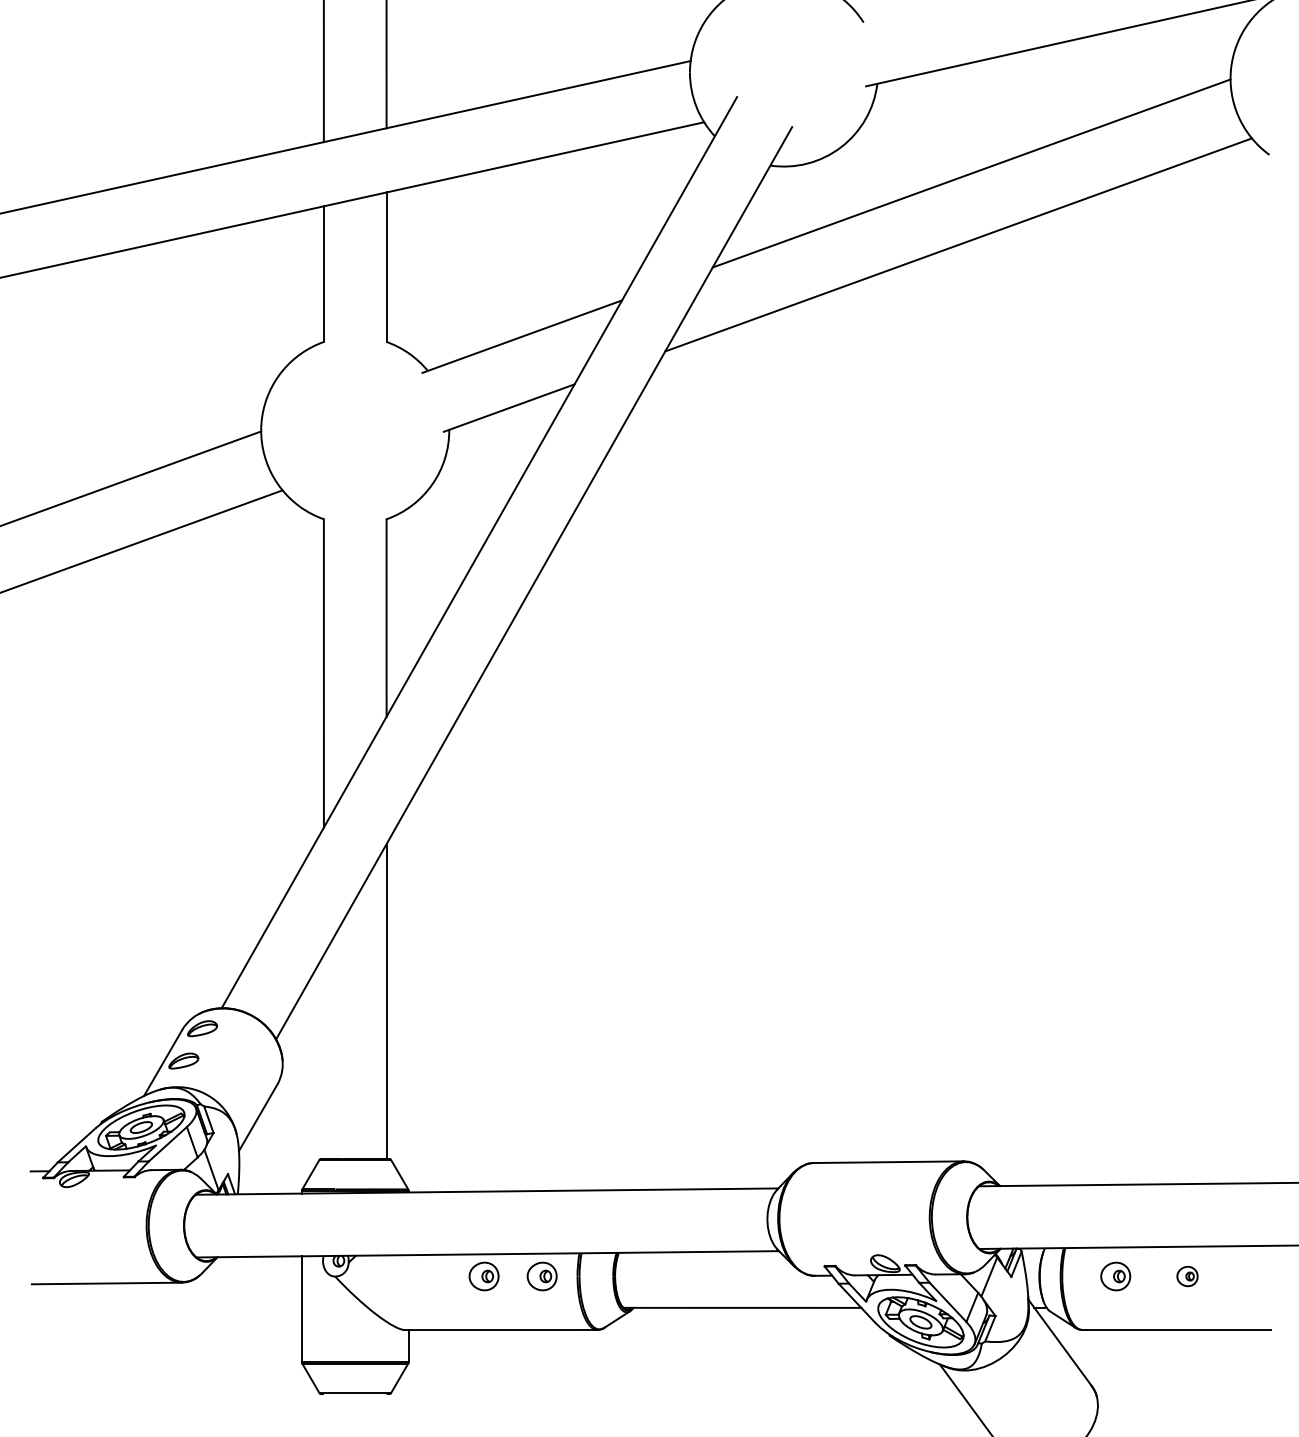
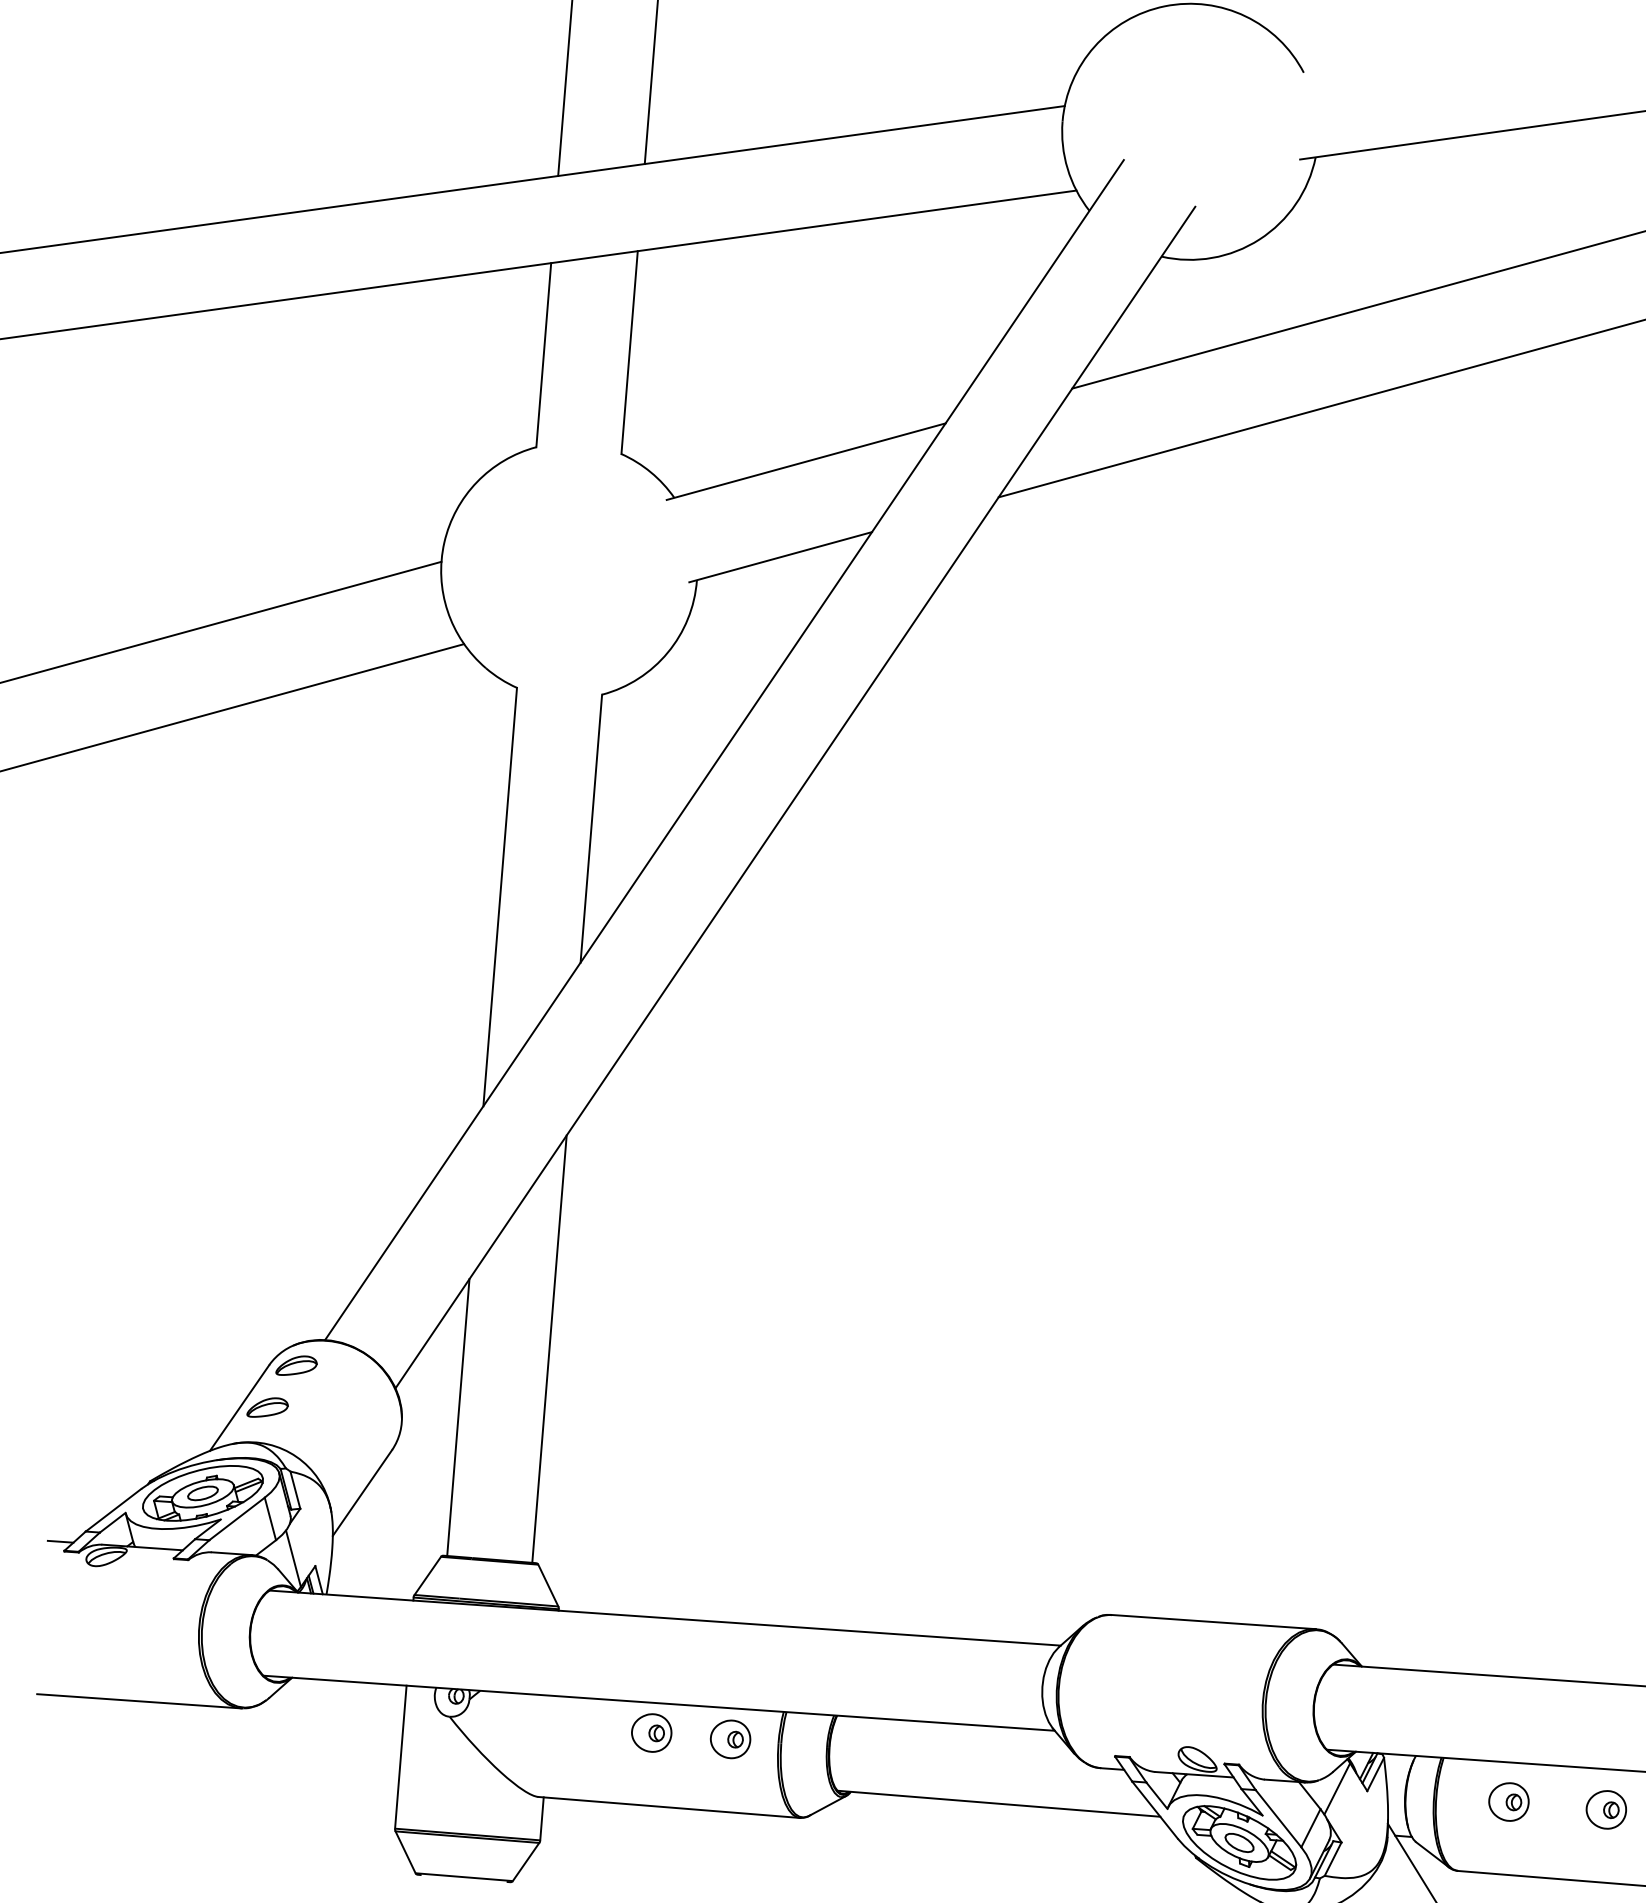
line: (323, 1056) -> (457, 1416), added
part: (1187, 1276) -> (1606, 1809), size x1.43

